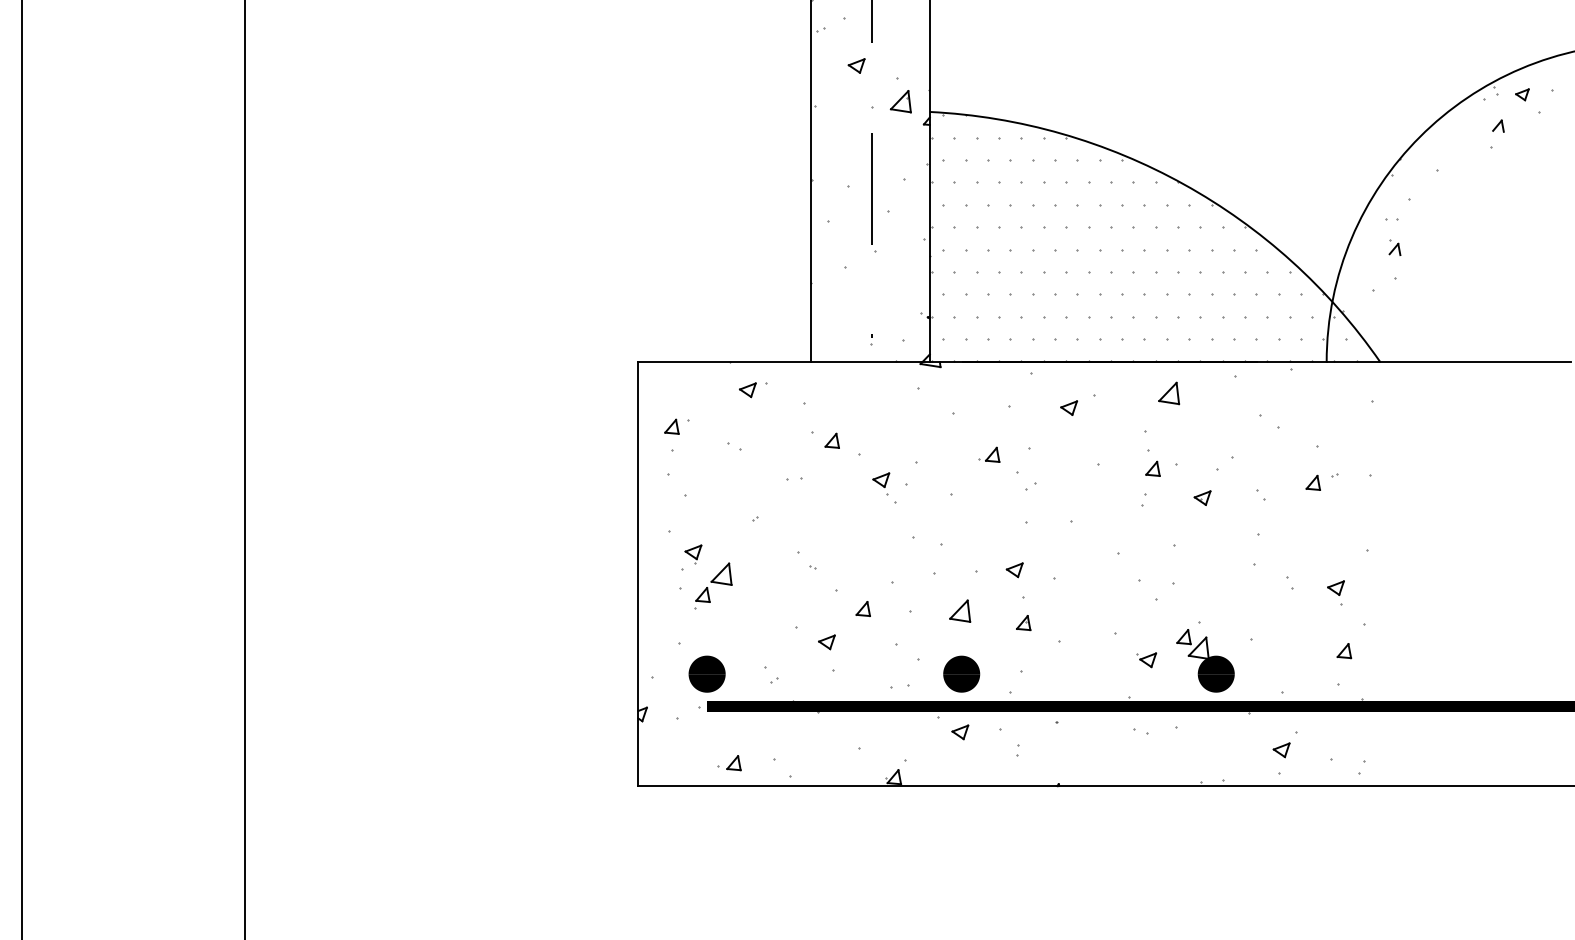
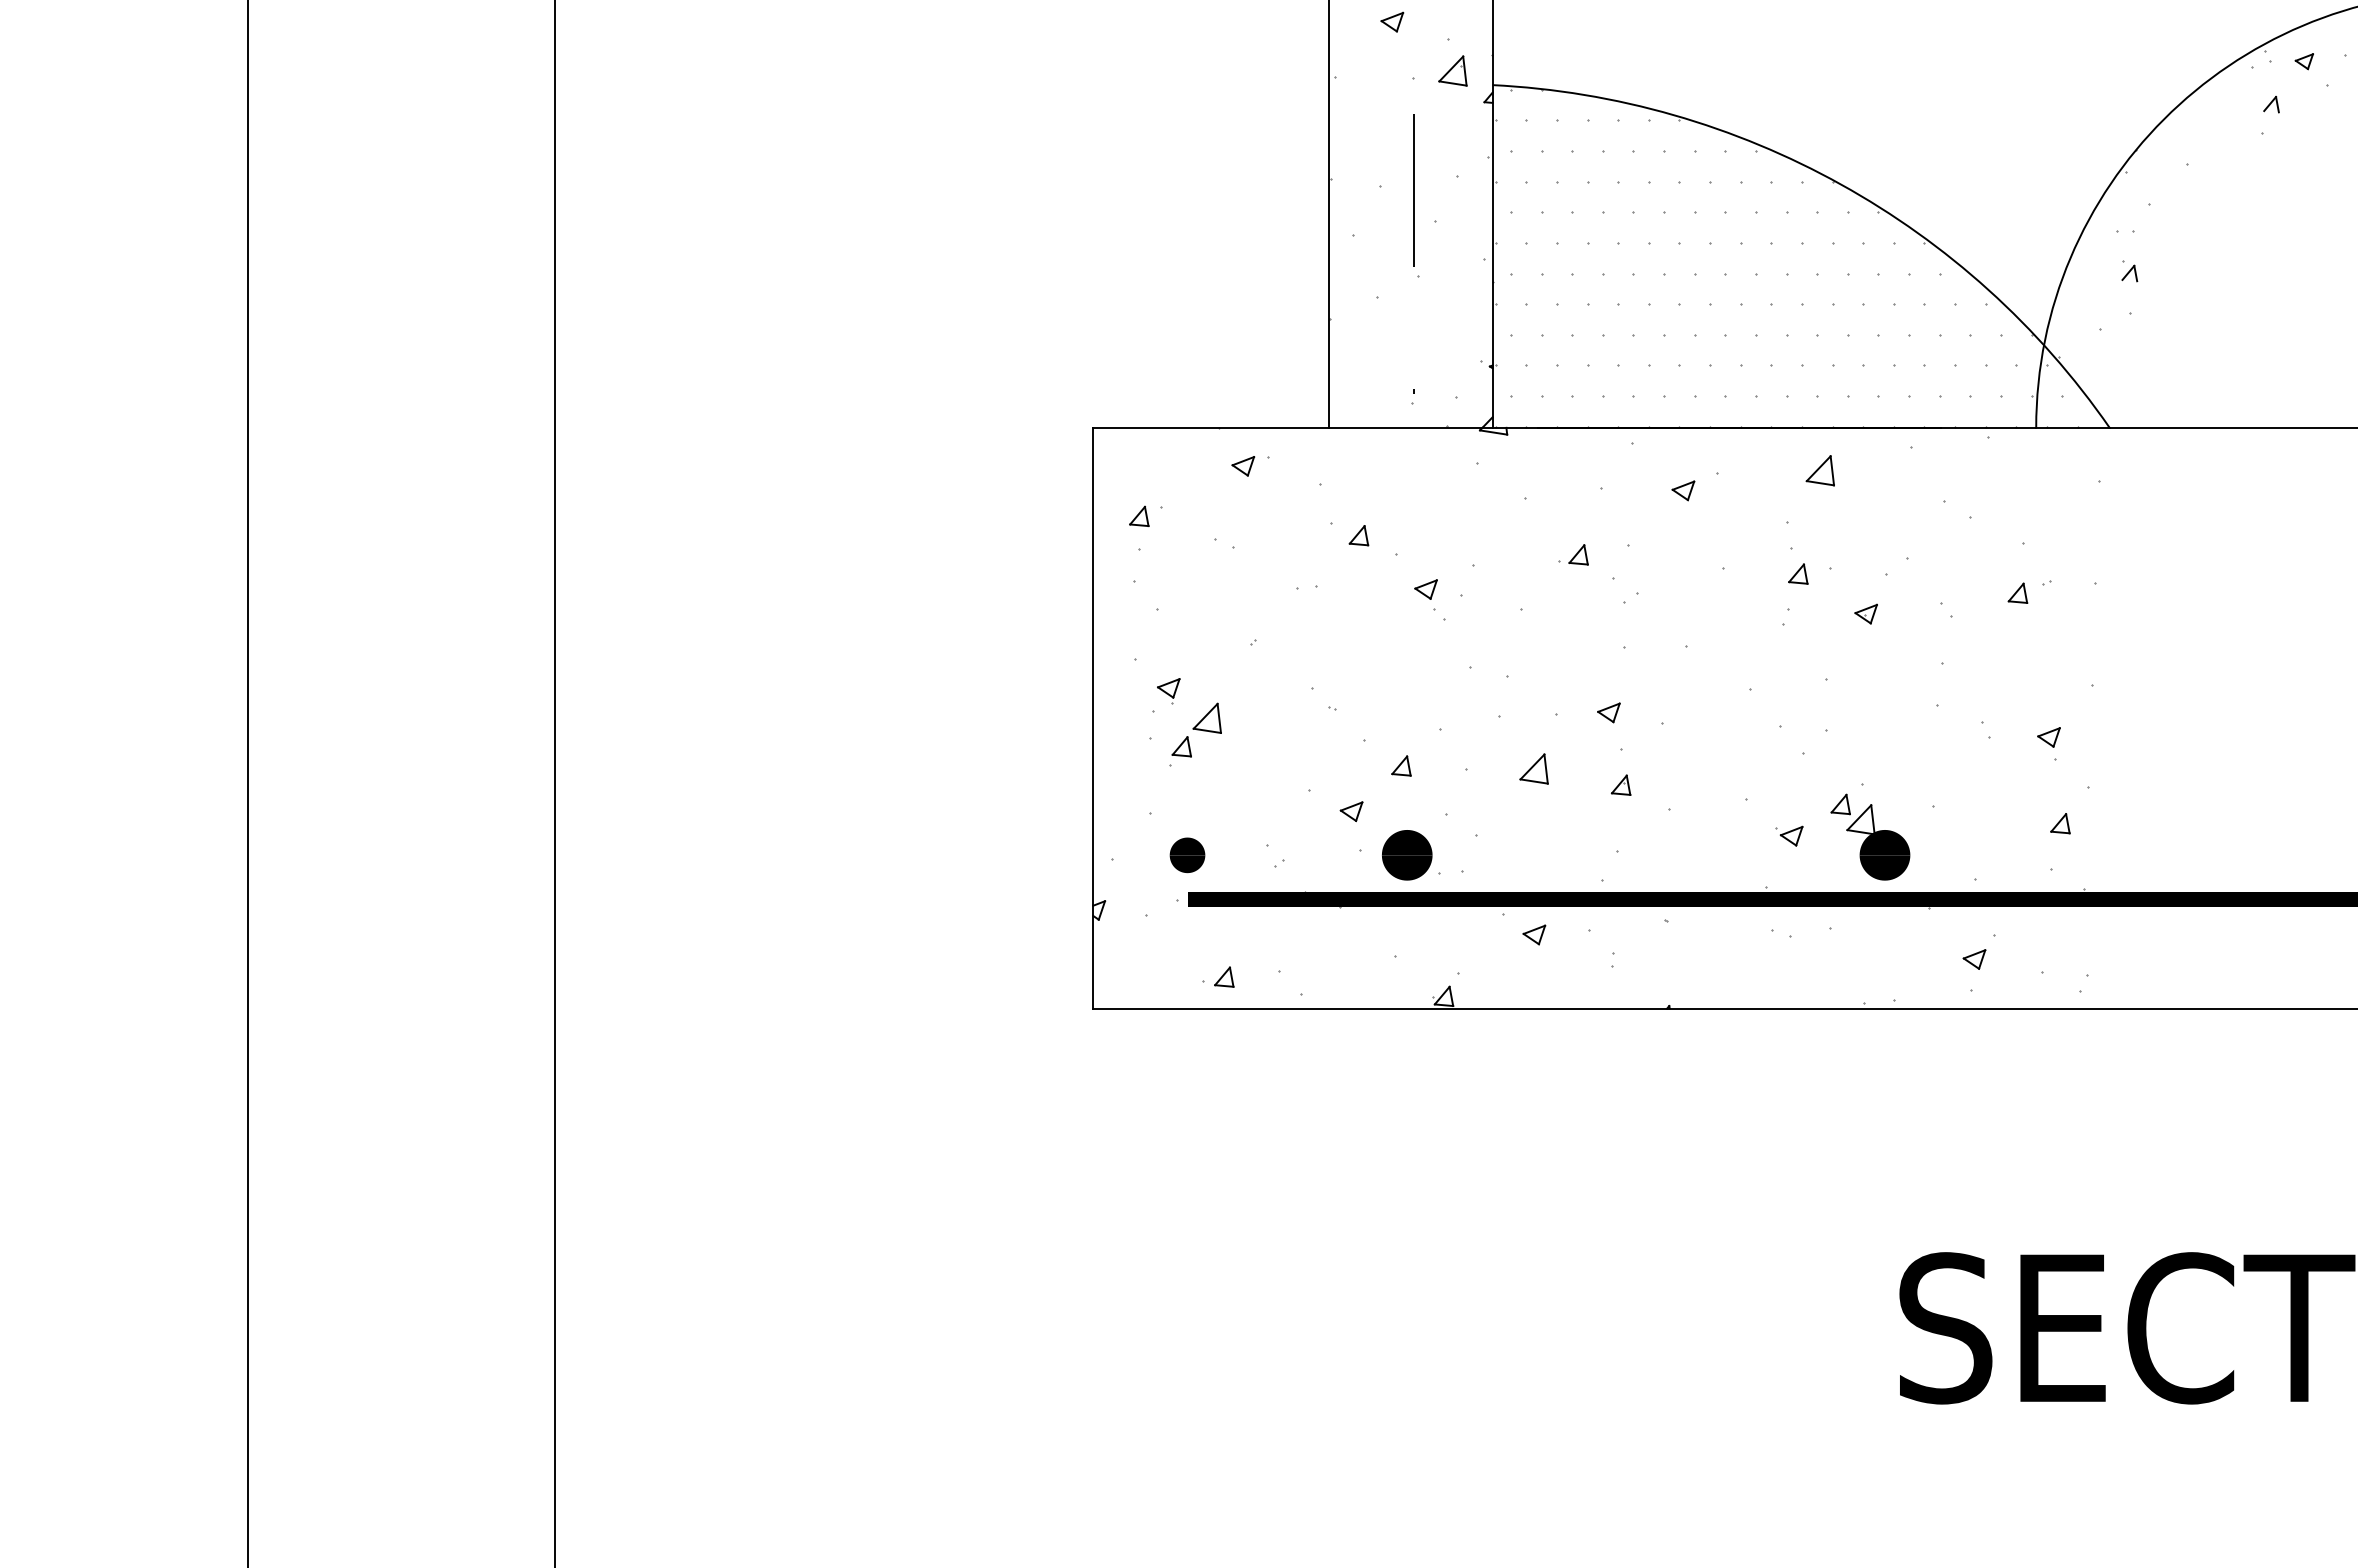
part: (707, 674) -> (1187, 855), size x0.7
part: (961, 674) -> (1407, 855), moved

